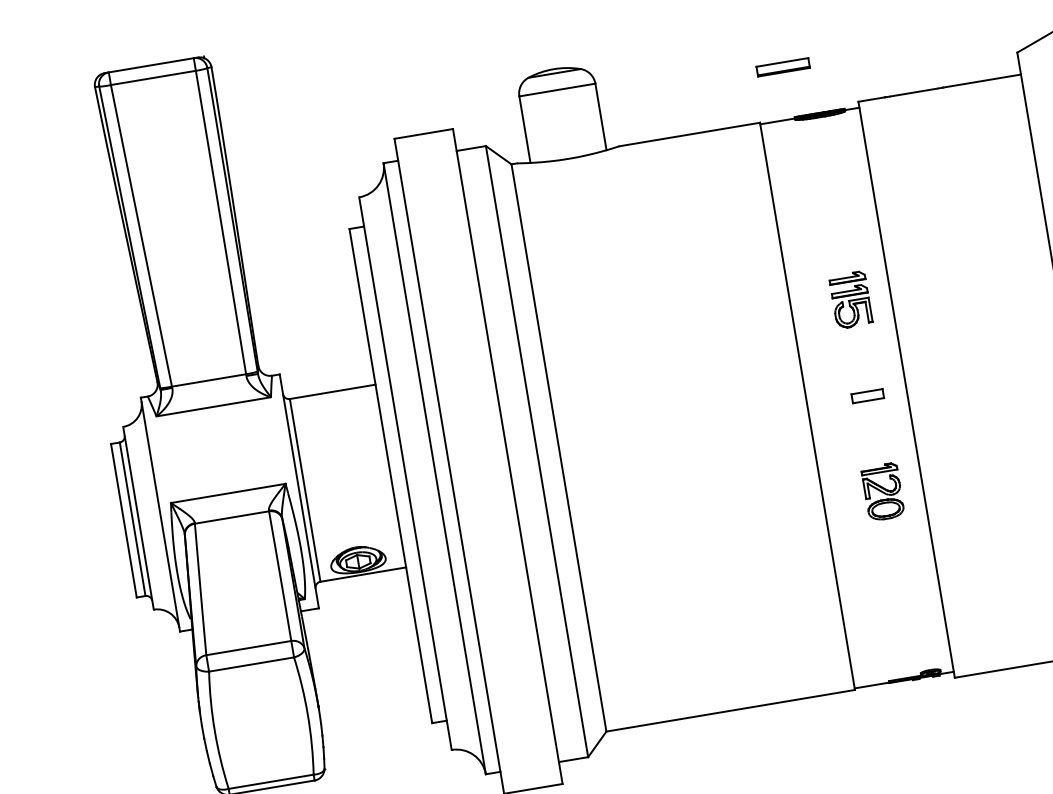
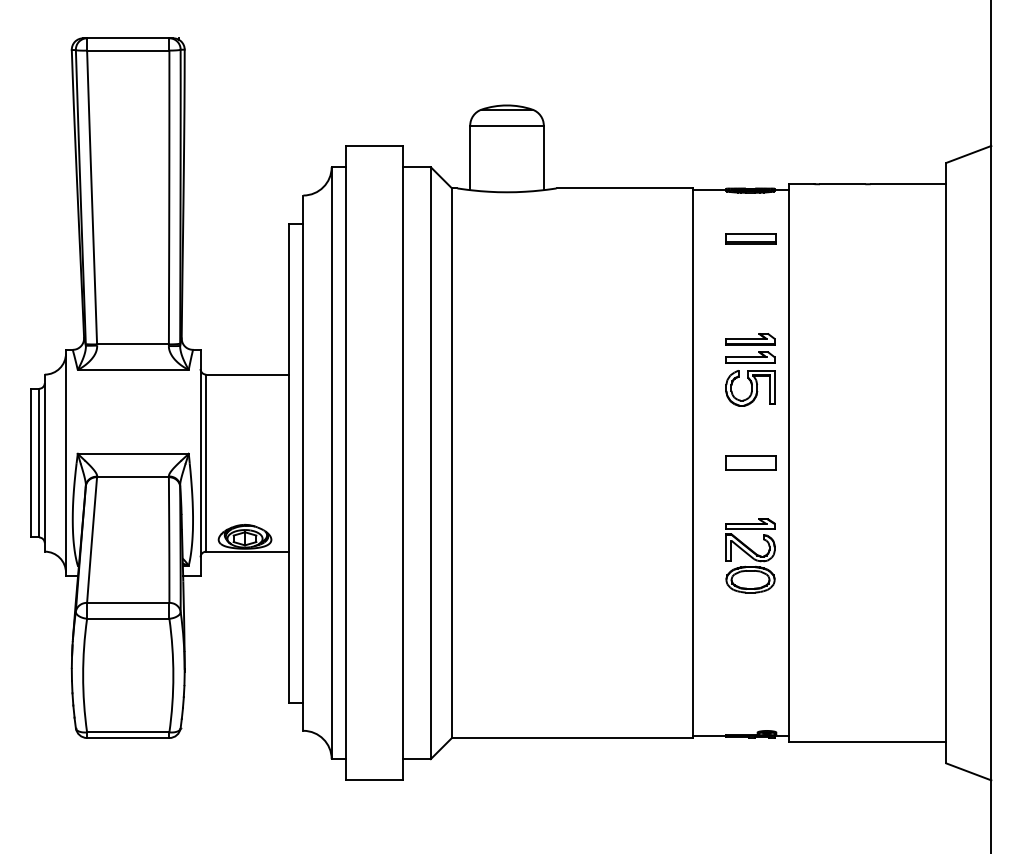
part: (782, 67) -> (750, 238), moved
part: (850, 299) -> (750, 369), size x1.43
part: (866, 395) -> (750, 462), size x1.67
part: (883, 491) -> (750, 555), size x1.43

